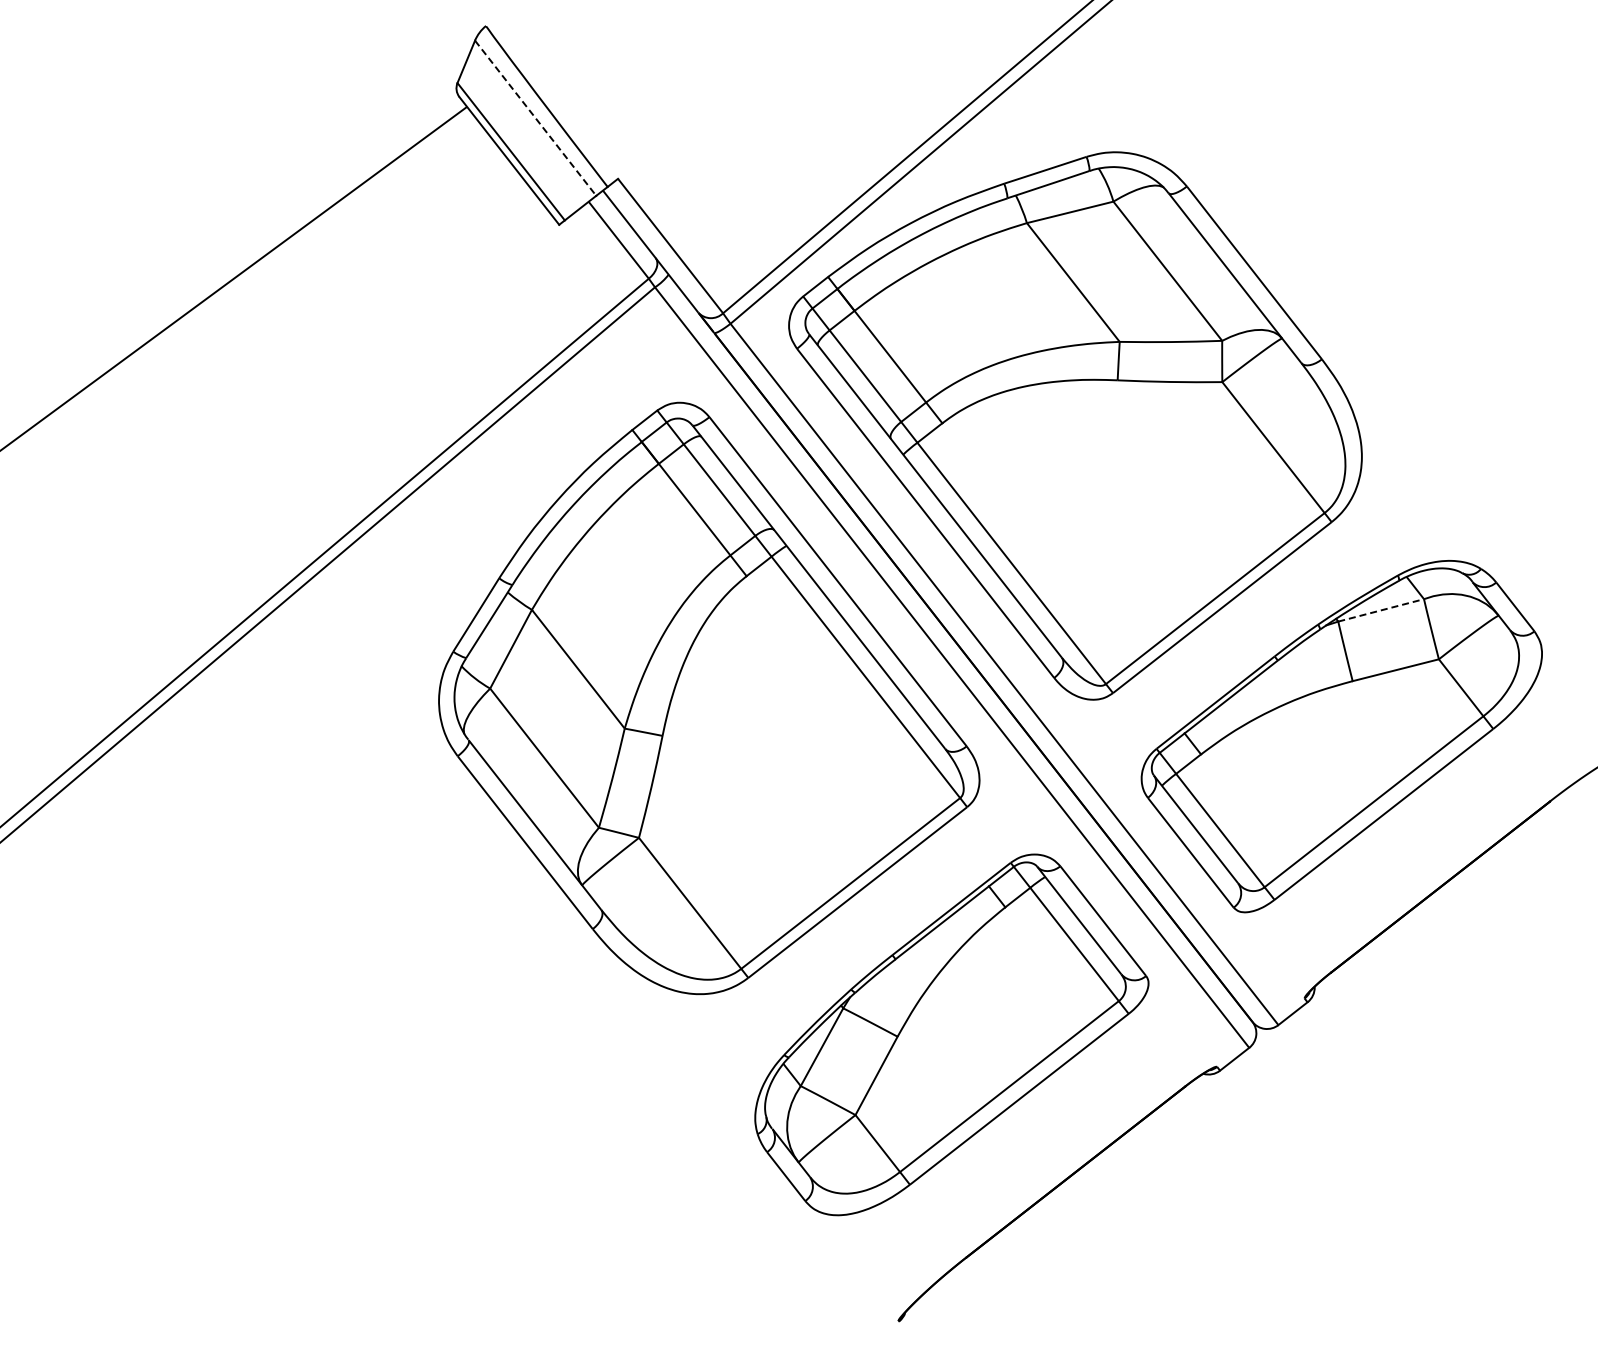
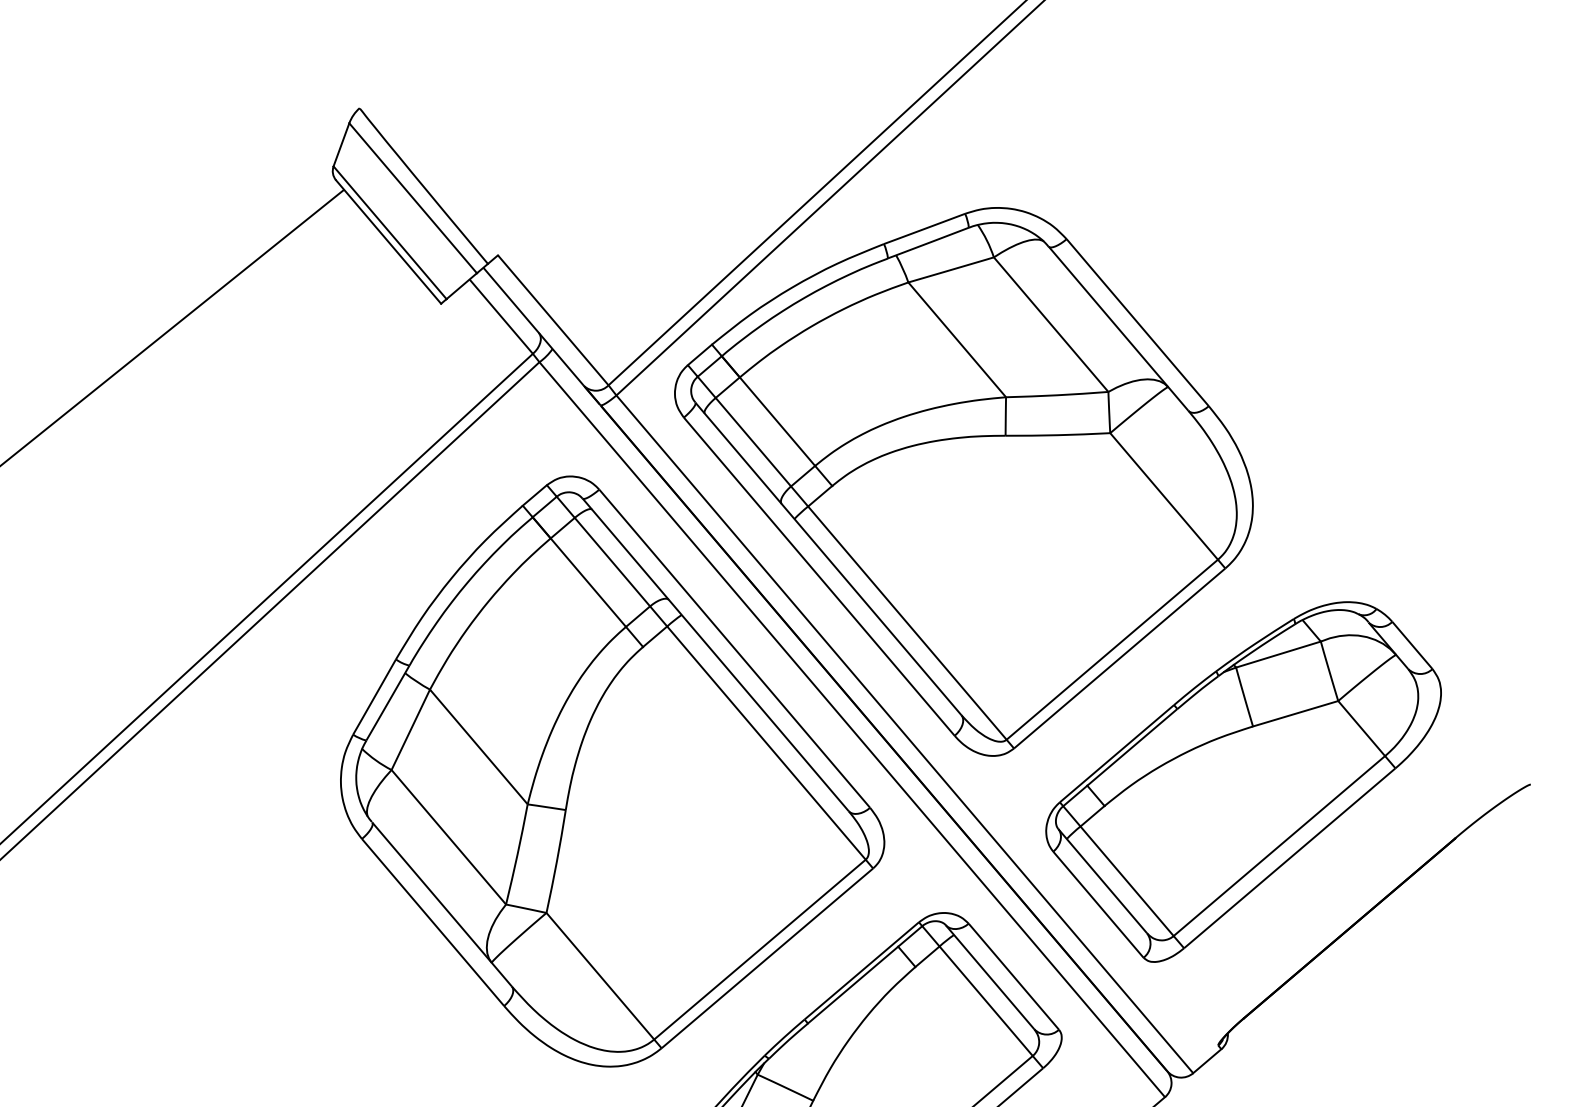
line: (535, 118) -> (412, 198), dashed -> solid
line: (1381, 610) -> (1278, 654), dashed -> solid

